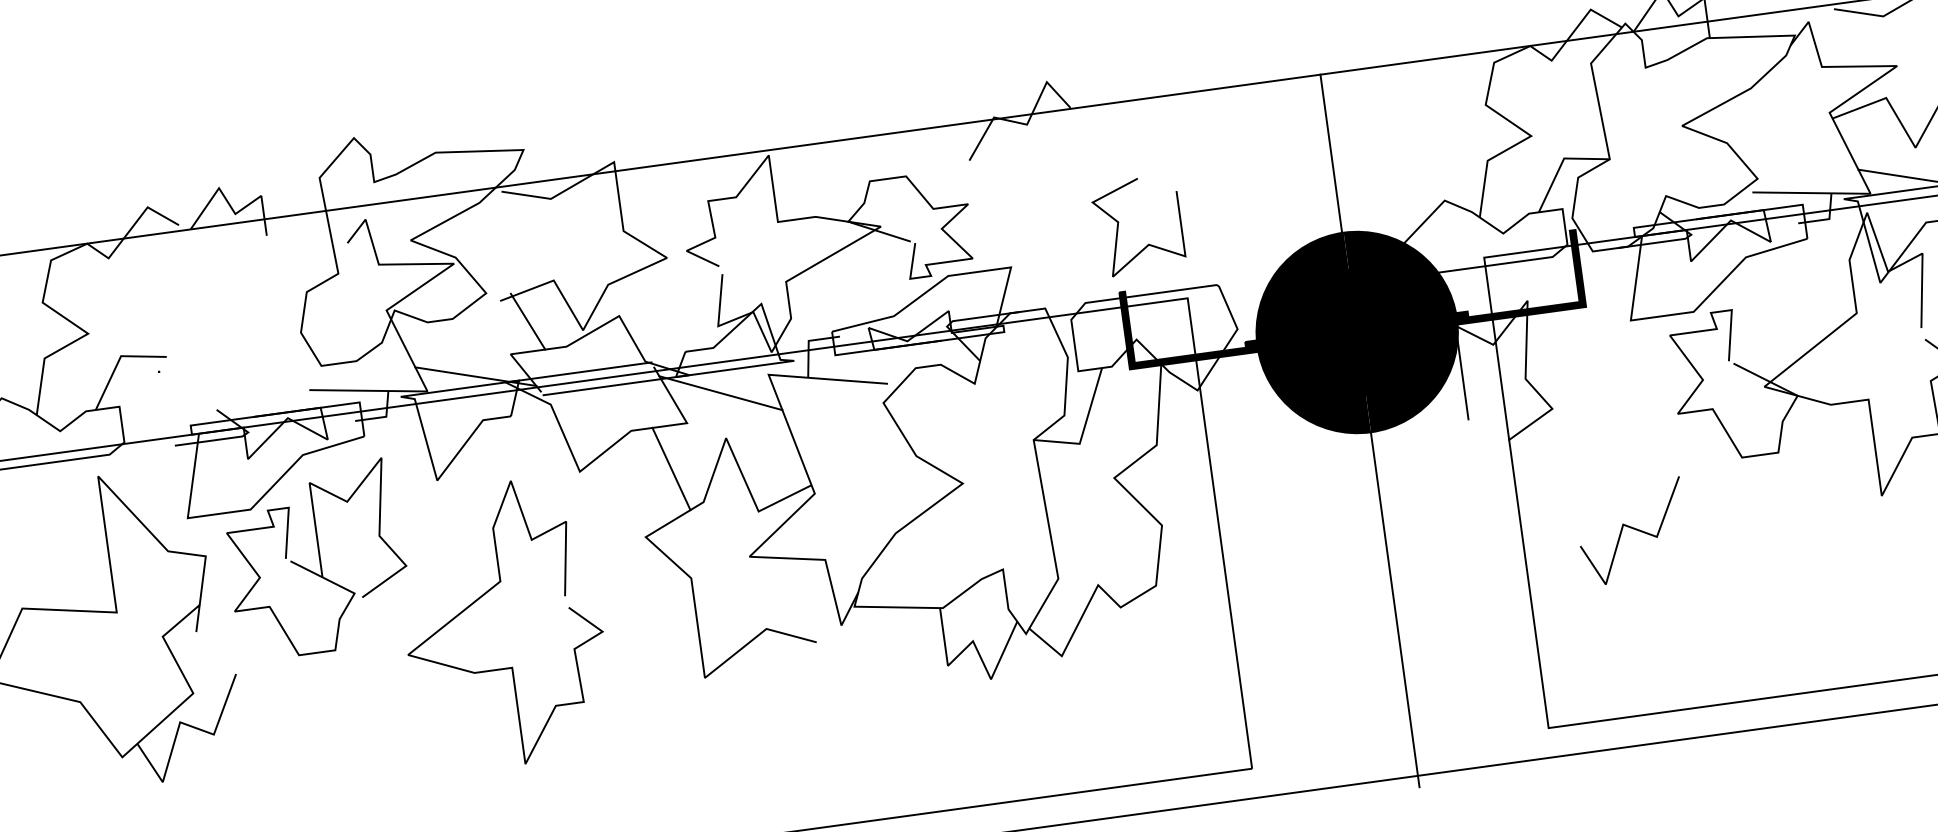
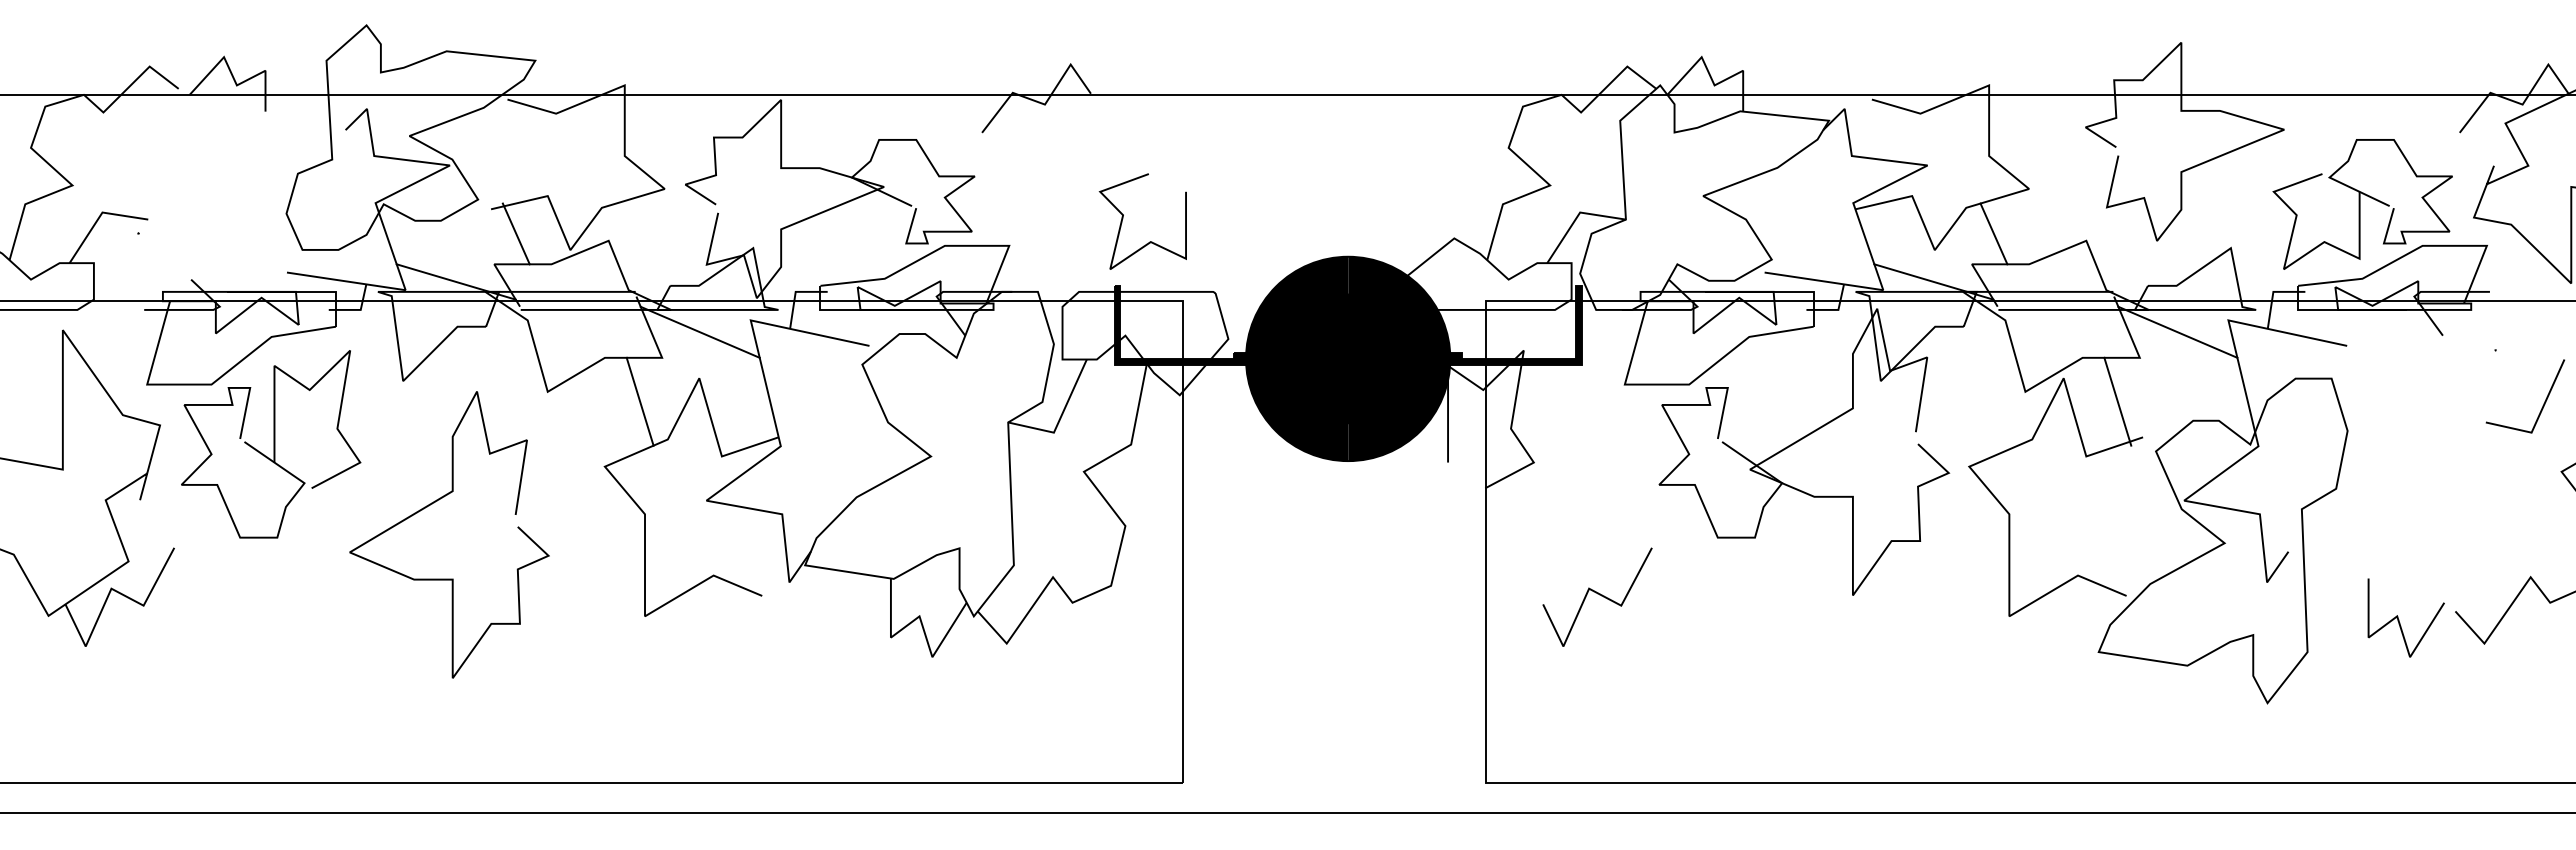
line: (1331, 153) -> (1346, 175), removed
line: (1395, 609) -> (1348, 642), removed

